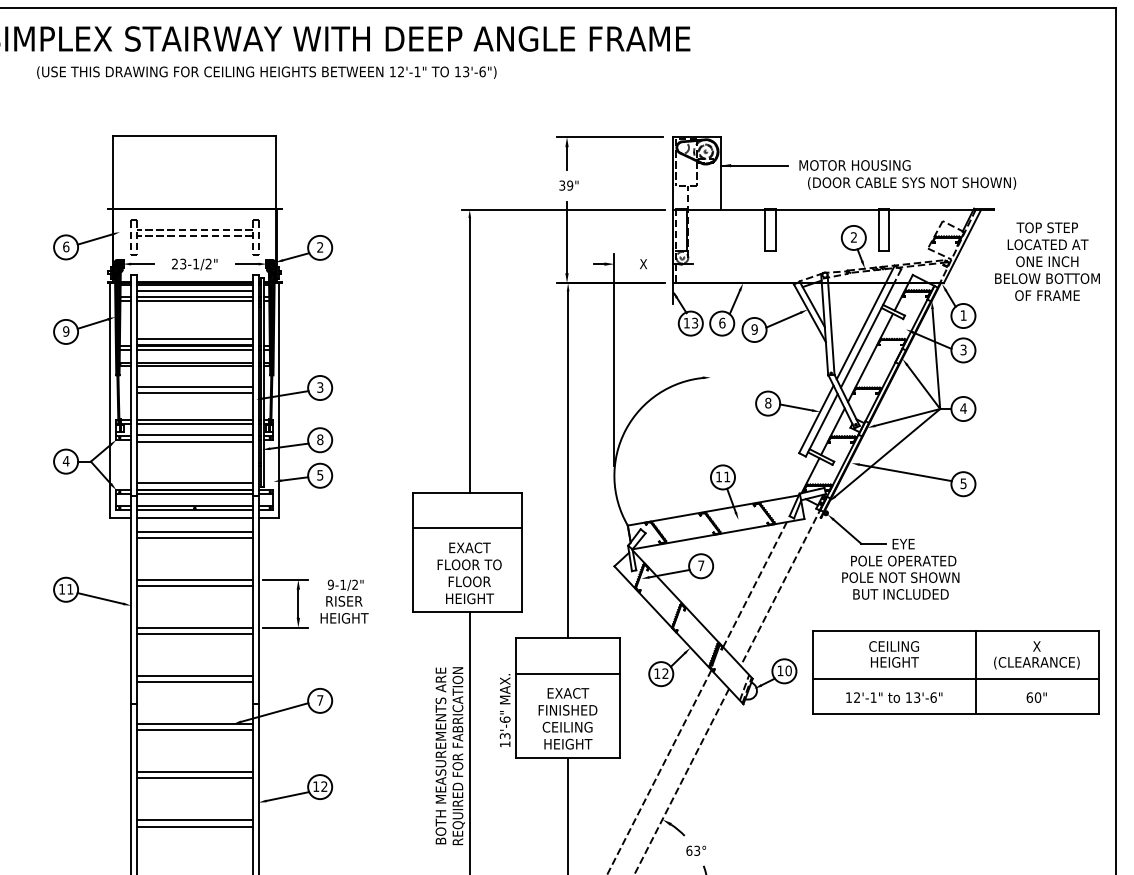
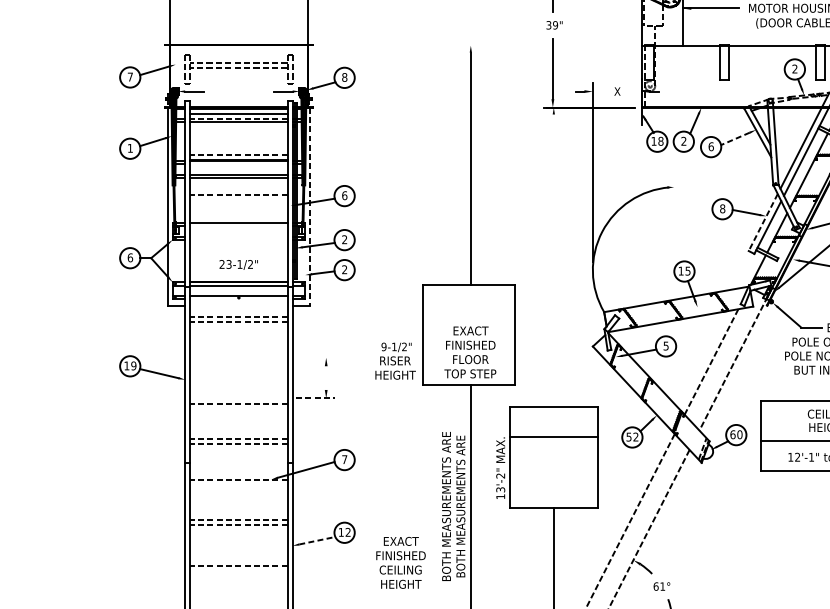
line: (562, 209) -> (549, 45), removed
text: (66, 246) -> (130, 76), 6 -> 7
text: (320, 247) -> (344, 77), 2 -> 8
text: (194, 264) -> (238, 264), moved
line: (194, 296) -> (238, 118), solid -> dashed
line: (783, 320) -> (735, 139), solid -> dashed
text: (722, 322) -> (684, 140), 6 -> 2
text: (695, 323) -> (661, 141), 13 -> 18
text: (754, 329) -> (711, 146), 9 -> 6
text: (66, 331) -> (130, 148), 9 -> 1
line: (194, 339) -> (238, 155), solid -> dashed
line: (194, 350) -> (238, 164), removed
line: (194, 387) -> (238, 195), solid -> dashed
text: (320, 387) -> (344, 195), 3 -> 6
line: (194, 393) -> (238, 200), removed
line: (279, 401) -> (310, 207), solid -> dashed
line: (816, 419) -> (763, 222), solid -> dashed
line: (194, 423) -> (238, 226), removed
line: (194, 435) -> (238, 236), removed
text: (320, 439) -> (344, 239), 8 -> 2
line: (194, 441) -> (238, 241), removed
text: (65, 460) -> (129, 257), 4 -> 6
line: (568, 464) -> (554, 260), removed
text: (320, 475) -> (344, 269), 5 -> 2
text: (727, 476) -> (688, 270), 11 -> 15
line: (194, 483) -> (238, 276), removed
line: (194, 510) -> (238, 299), removed
line: (194, 517) -> (238, 305), removed
line: (466, 528) -> (468, 314), removed
line: (194, 531) -> (238, 317), solid -> dashed
line: (194, 537) -> (238, 322), solid -> dashed
text: (469, 564) -> (470, 344), FLOOR TO -> FINISHED
text: (701, 565) -> (666, 345), 7 -> 5
line: (194, 579) -> (238, 357), removed
line: (285, 579) -> (315, 357), removed
line: (194, 585) -> (238, 362), removed
text: (70, 589) -> (133, 366), 11 -> 19
text: (468, 598) -> (469, 373), HEIGHT -> TOP STEP
text: (344, 601) -> (395, 361), moved
line: (298, 603) -> (326, 377), removed
line: (194, 627) -> (238, 398), removed
line: (285, 627) -> (315, 398), solid -> dashed
line: (194, 634) -> (238, 404), solid -> dashed
text: (780, 670) -> (733, 434), 10 -> 60
text: (657, 673) -> (629, 436), 12 -> 52
line: (194, 675) -> (238, 438), solid -> dashed
line: (194, 682) -> (238, 444), solid -> dashed
text: (567, 718) -> (400, 562), moved
text: (504, 719) -> (500, 475), 13'-6" -> 13'-2"
line: (194, 724) -> (238, 479), solid -> dashed
line: (194, 730) -> (238, 485), removed
text: (458, 756) -> (461, 506), REQUIRED FOR FABRICATION -> BOTH MEASUREMENTS ARE
line: (194, 772) -> (238, 520), solid -> dashed
line: (194, 778) -> (238, 525), solid -> dashed
line: (287, 796) -> (317, 540), solid -> dashed
line: (194, 820) -> (238, 560), removed
line: (194, 826) -> (238, 566), solid -> dashed
text: (697, 850) -> (662, 586), 63° -> 61°

